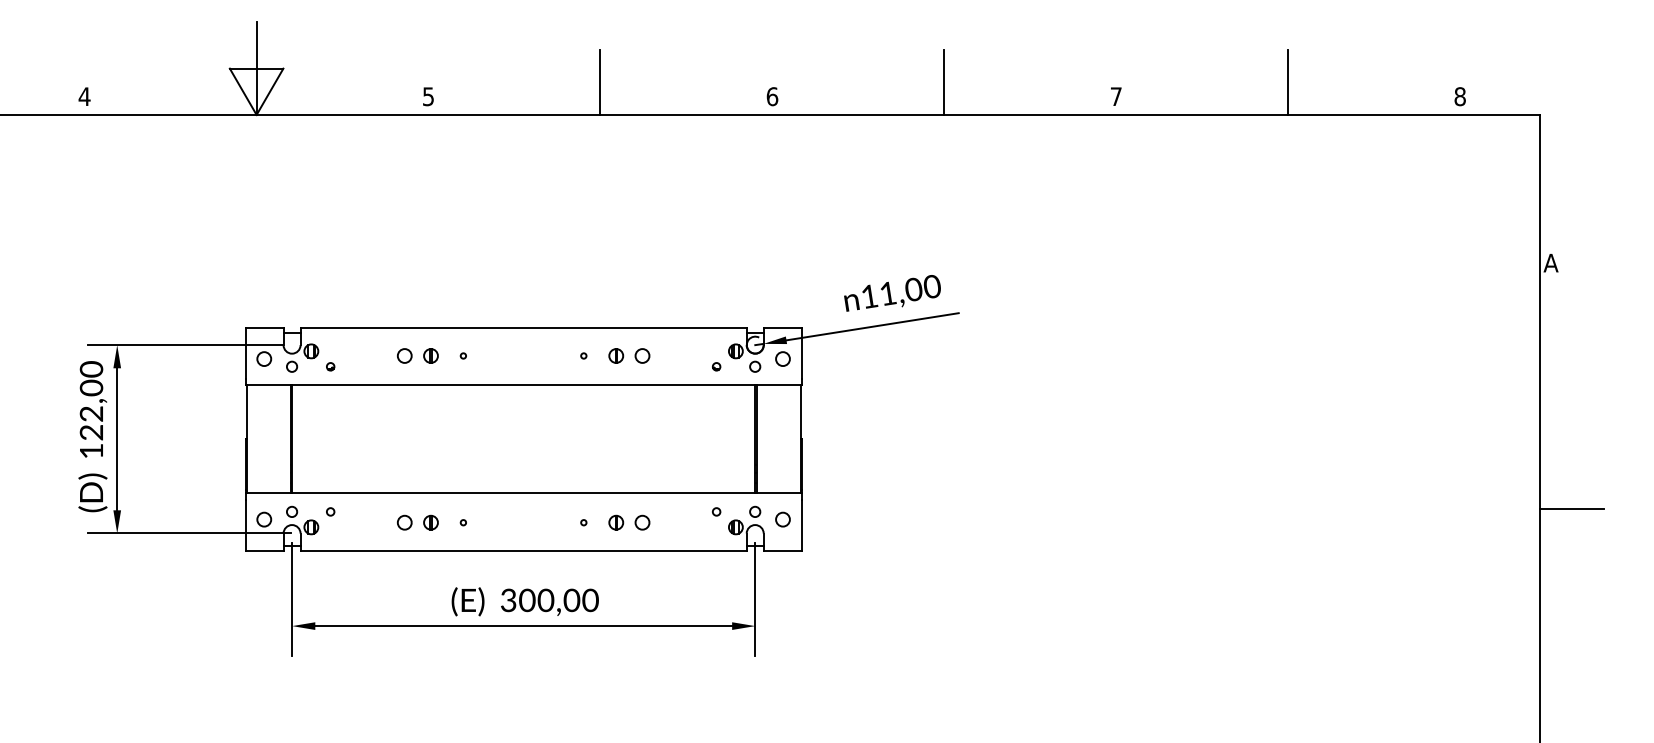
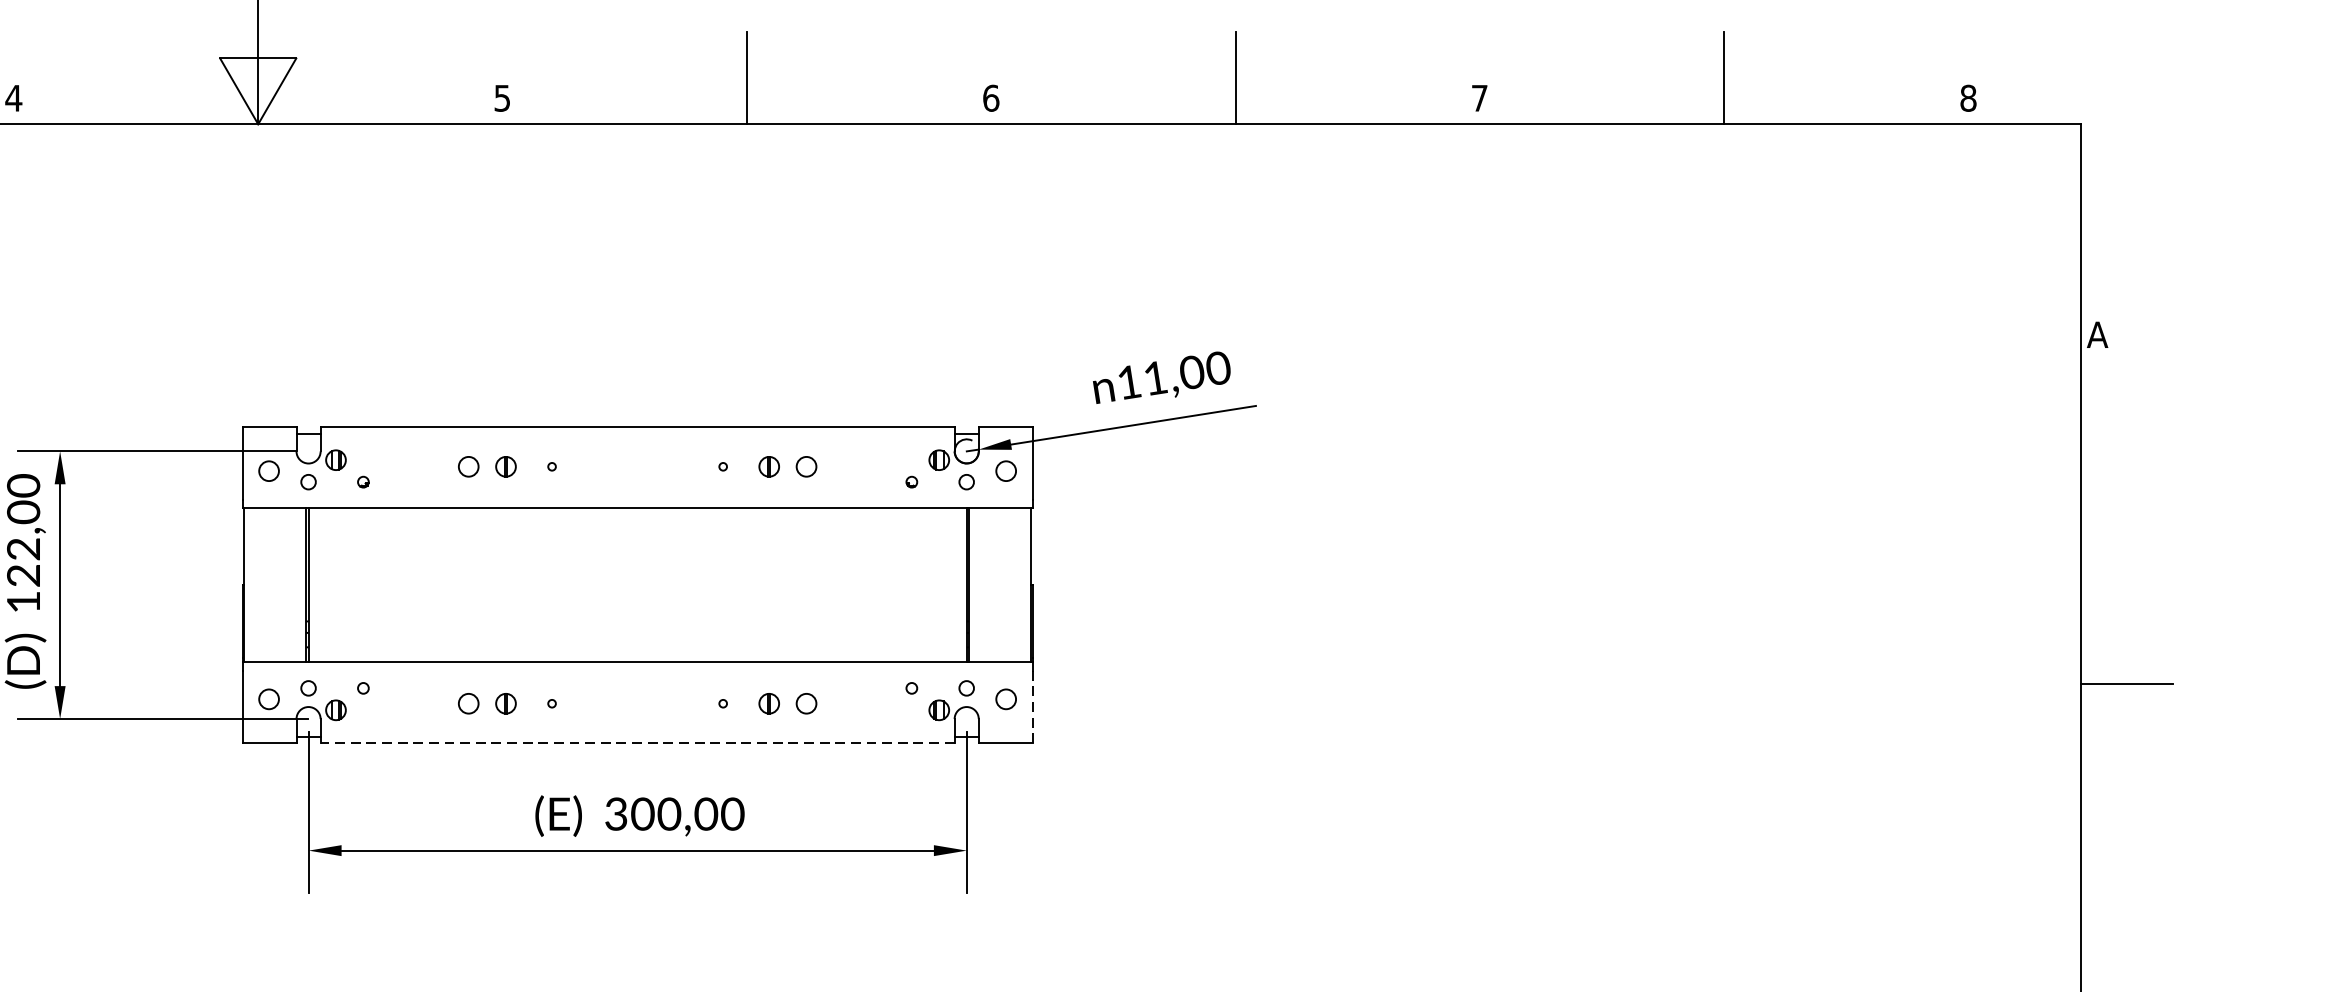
line: (801, 524) -> (1032, 706), solid -> dashed
line: (523, 550) -> (637, 743), solid -> dashed

